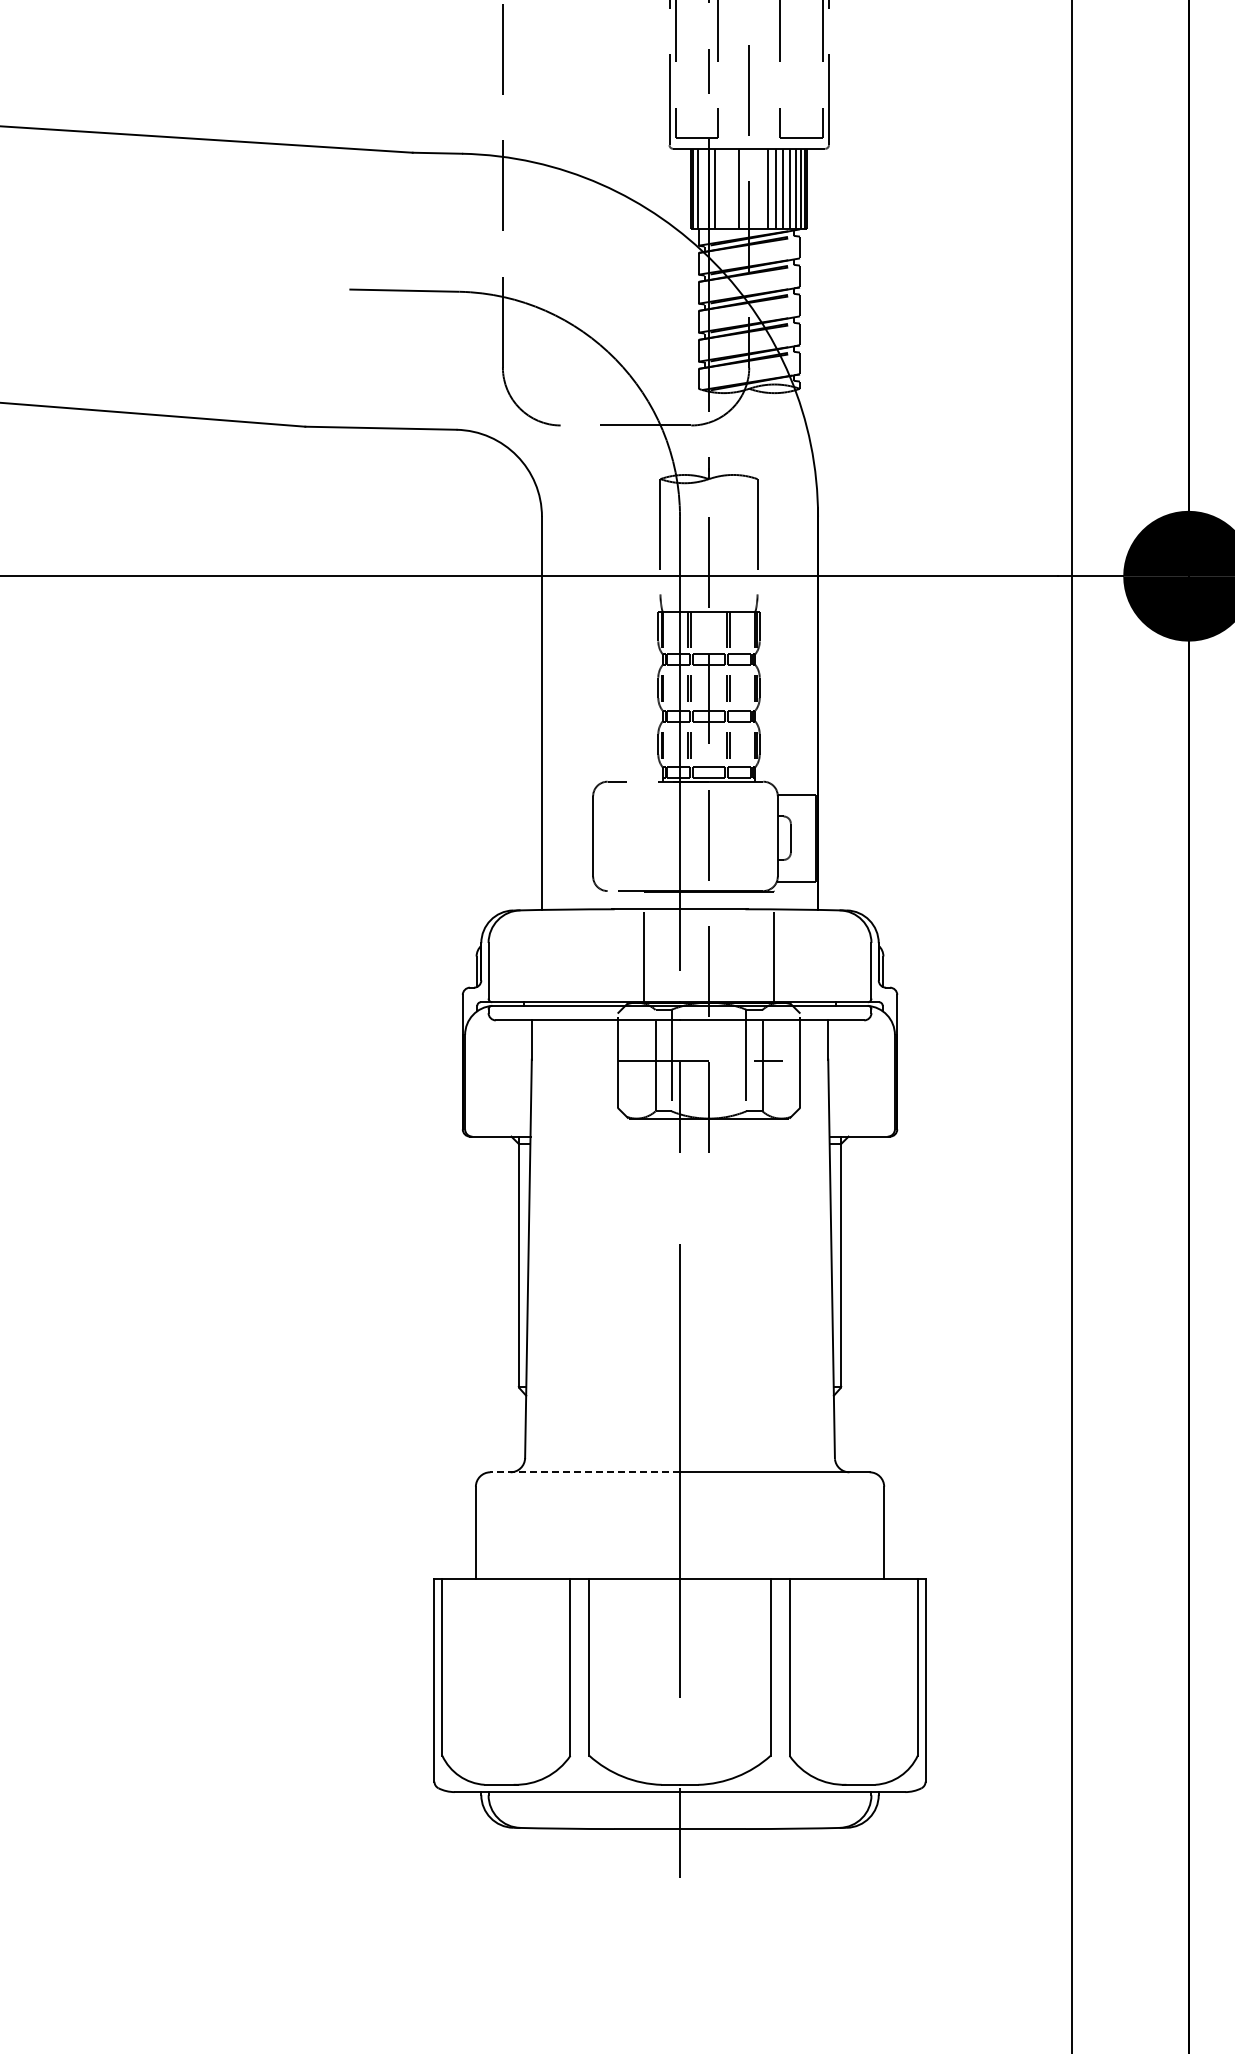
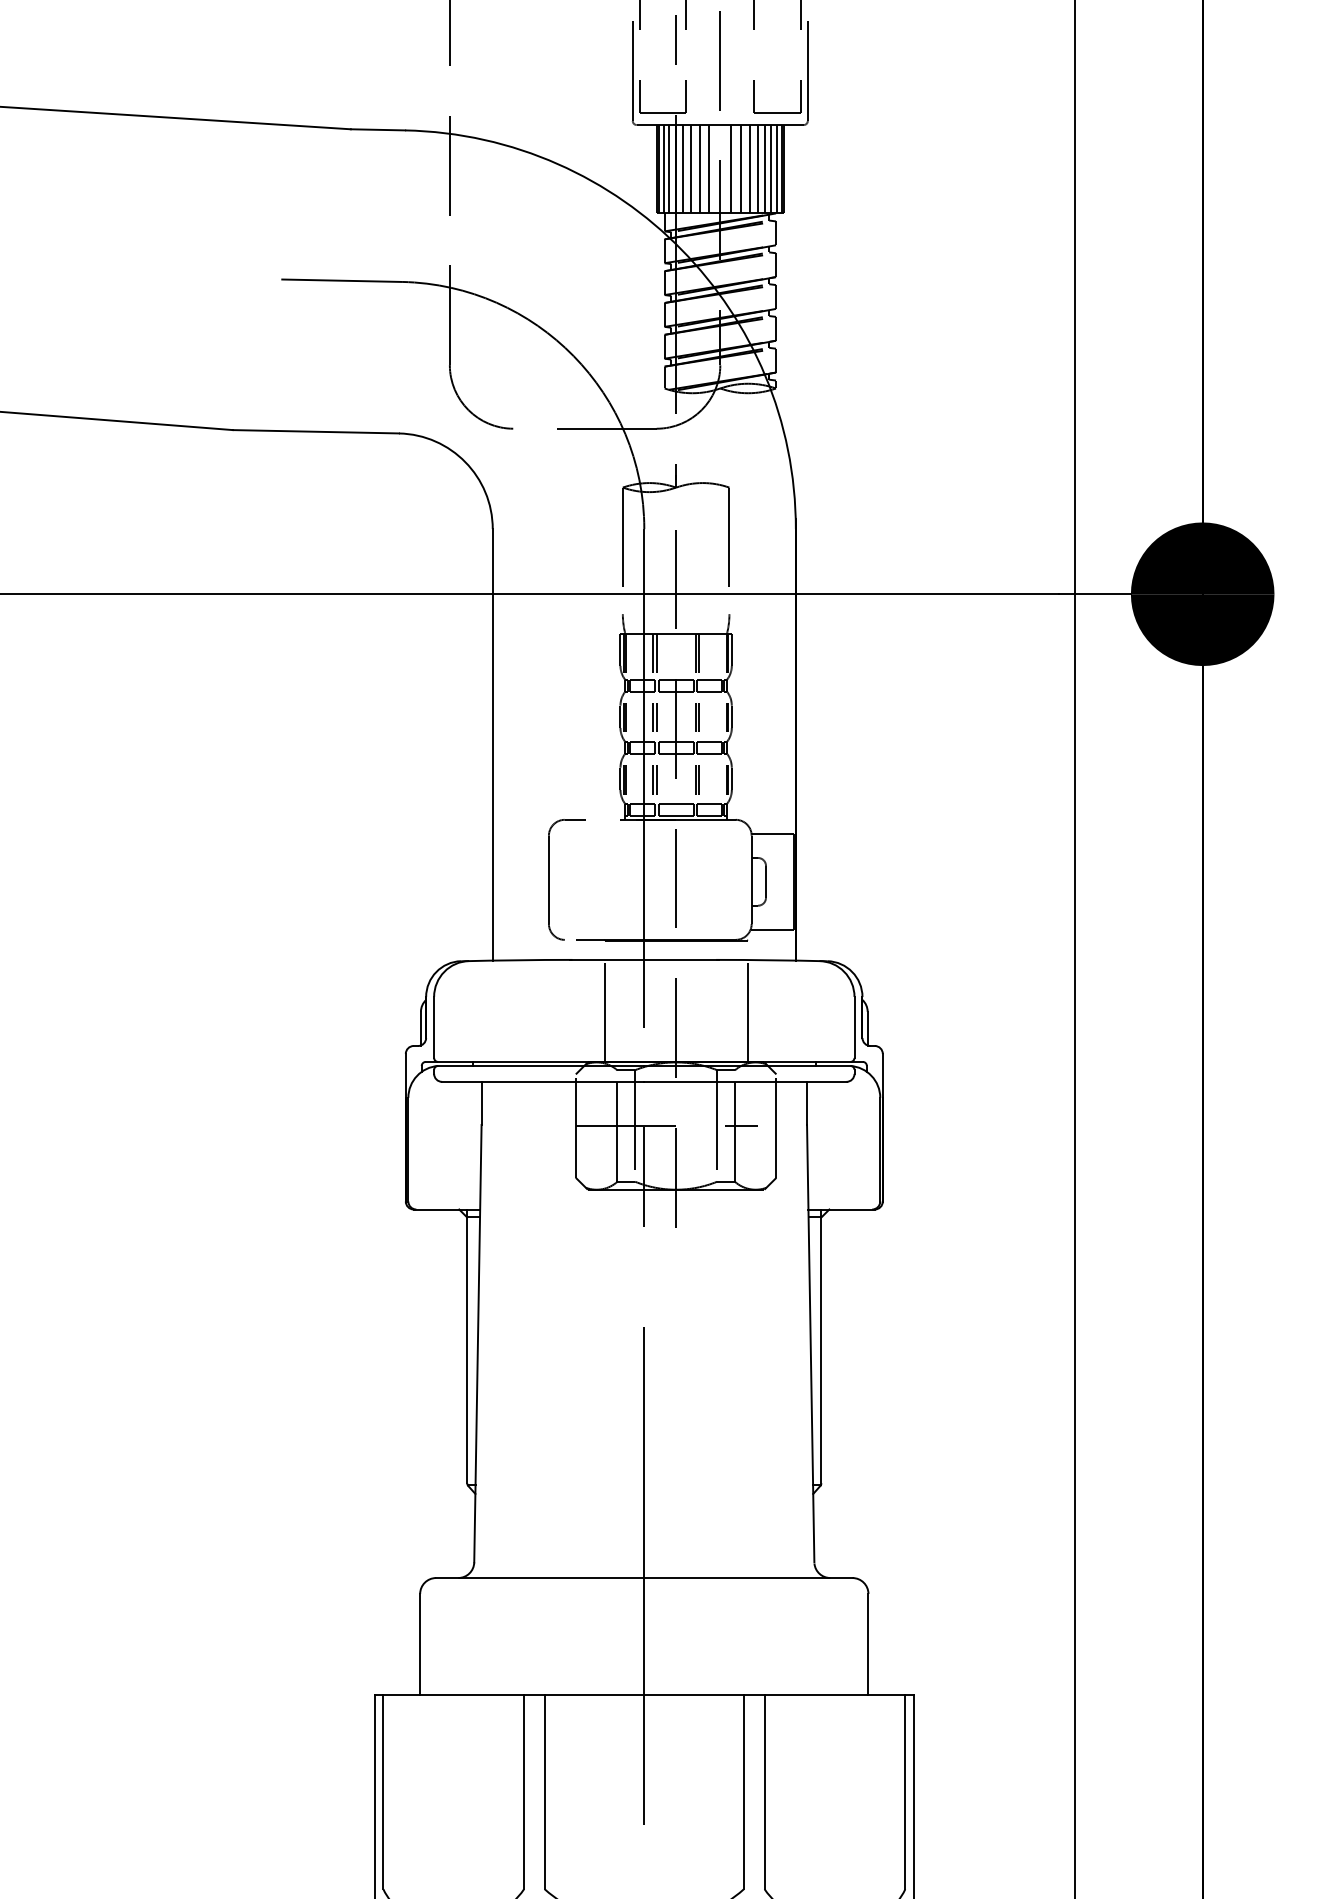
line: (702, 188) -> (668, 168), added
line: (722, 188) -> (690, 168), added
line: (730, 188) -> (699, 168), added
line: (759, 188) -> (731, 168), added
line: (585, 1472) -> (540, 1578), dashed -> solid

